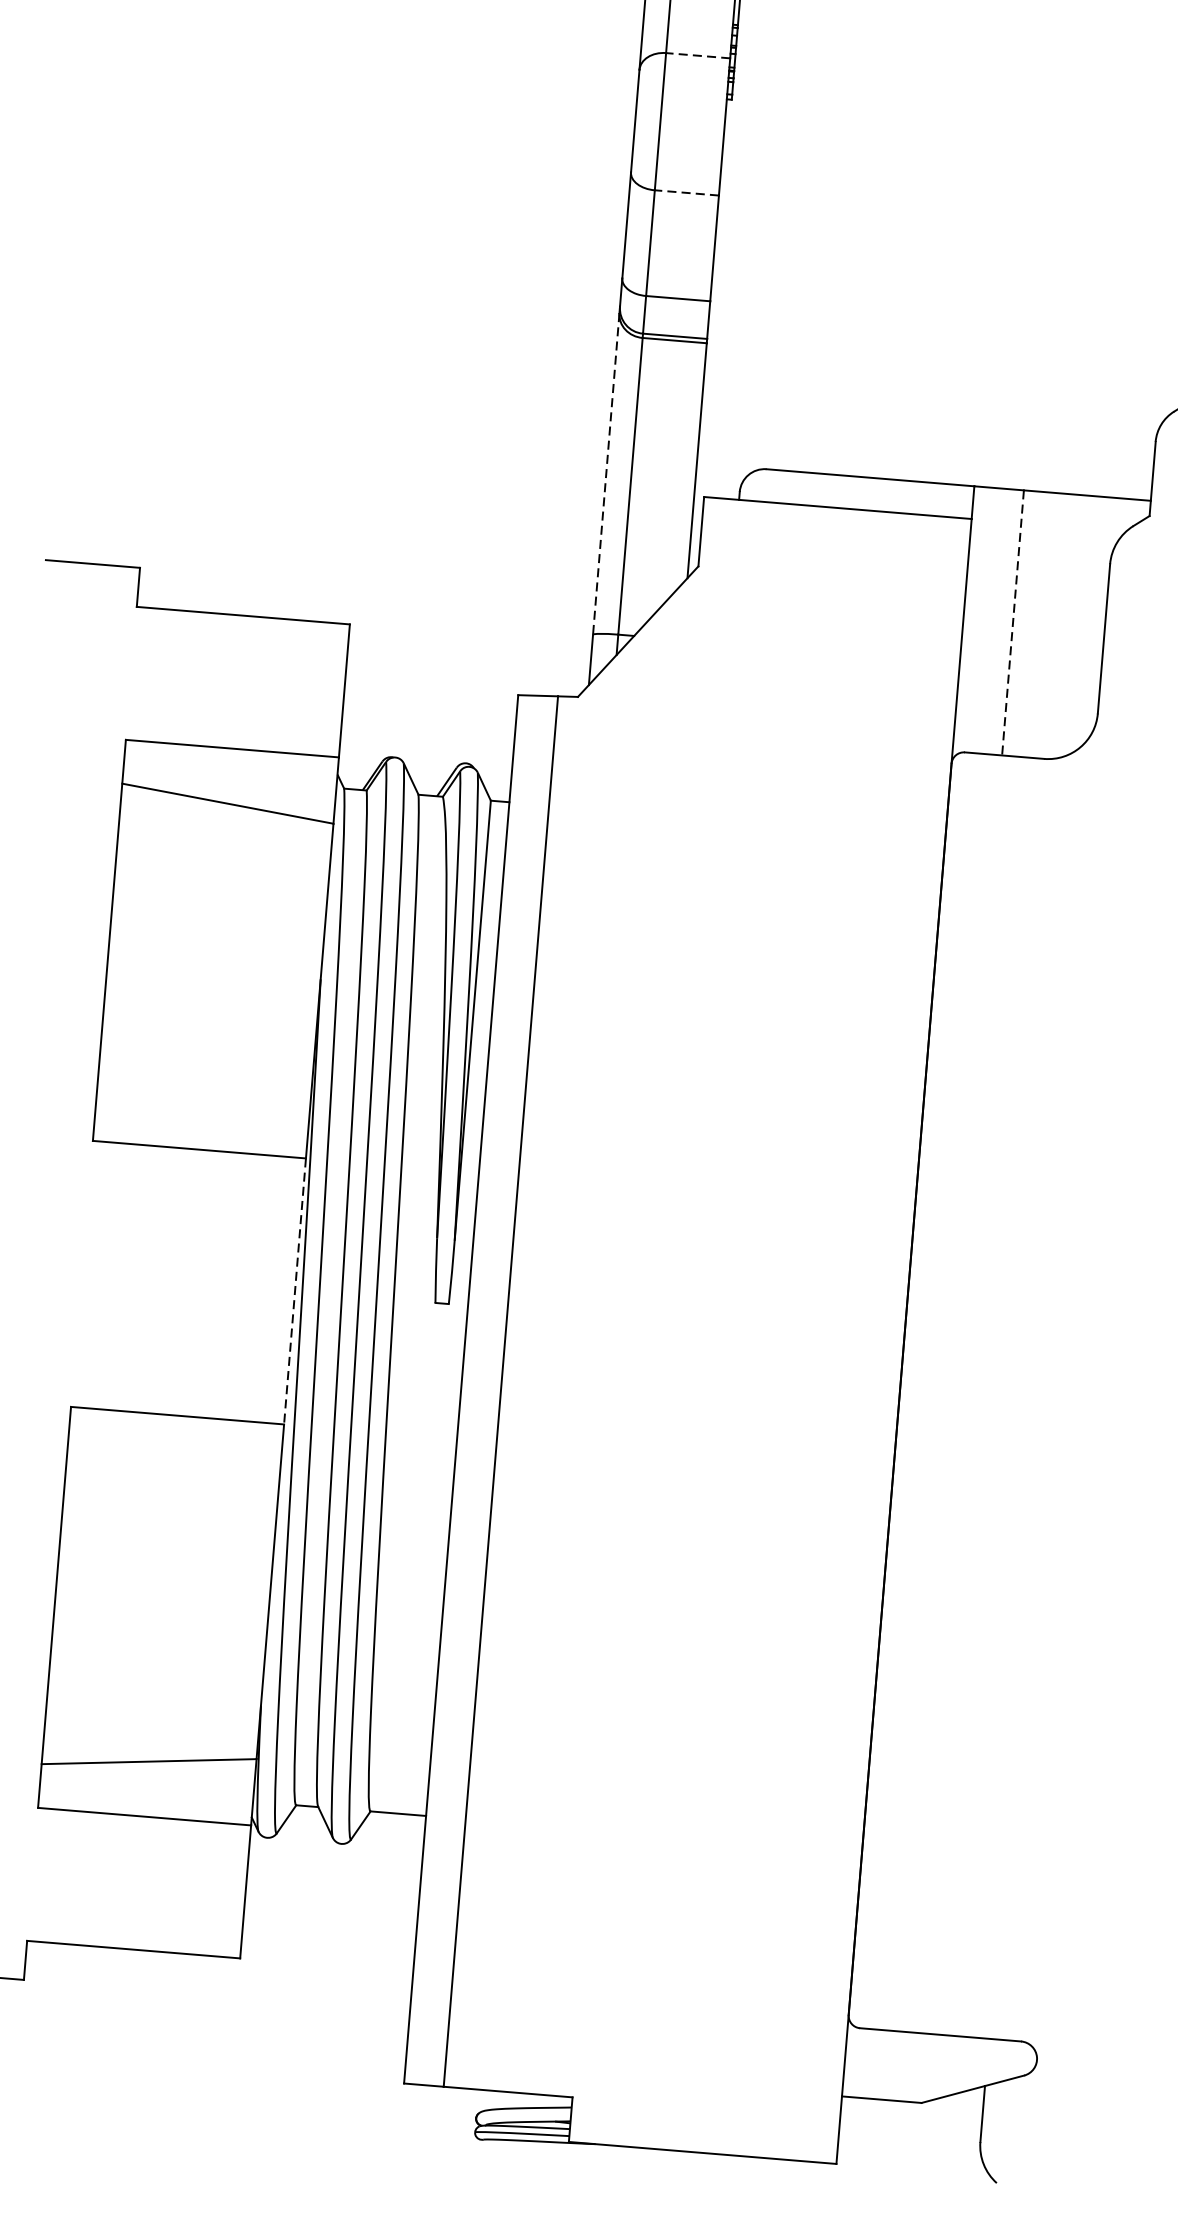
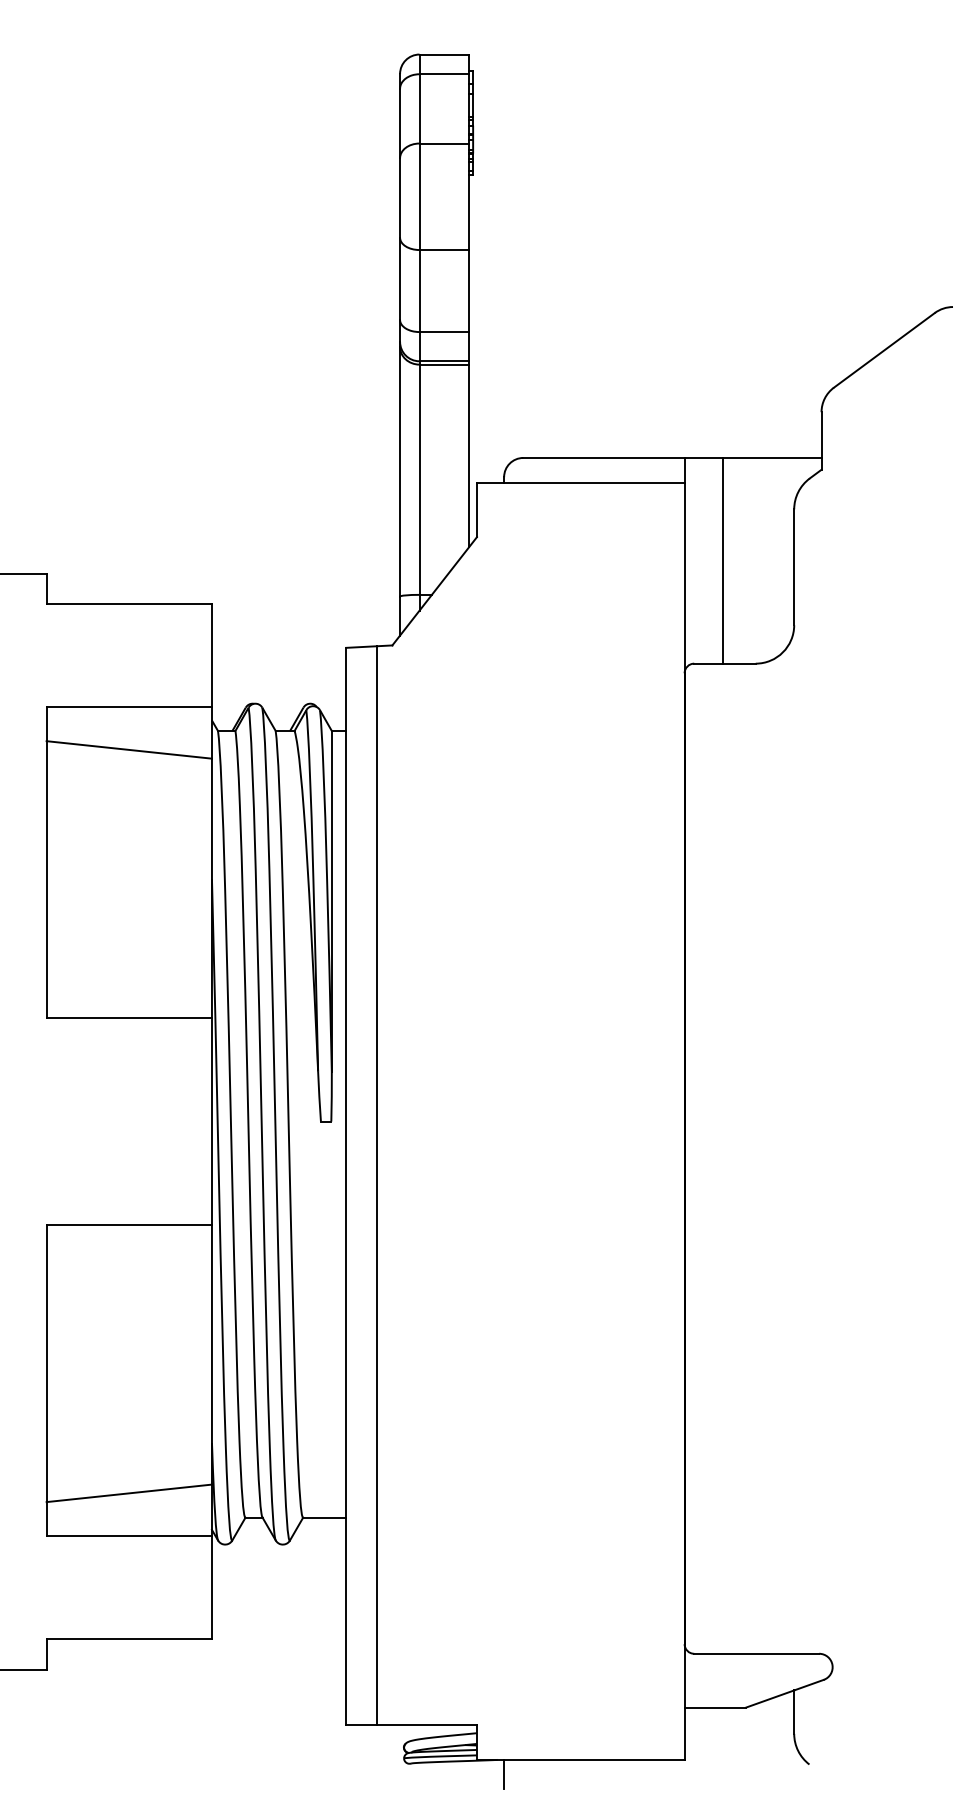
line: (698, 55) -> (444, 143), dashed -> solid
line: (686, 193) -> (444, 250), dashed -> solid
line: (606, 473) -> (400, 471), dashed -> solid
line: (1013, 622) -> (723, 560), dashed -> solid
line: (294, 1292) -> (211, 1122), dashed -> solid
line: (602, 2162) -> (504, 1773), added

